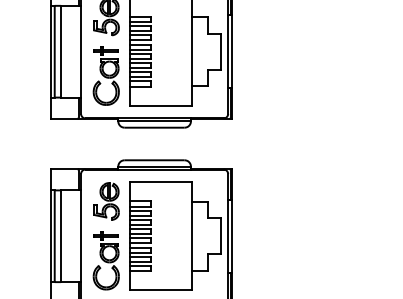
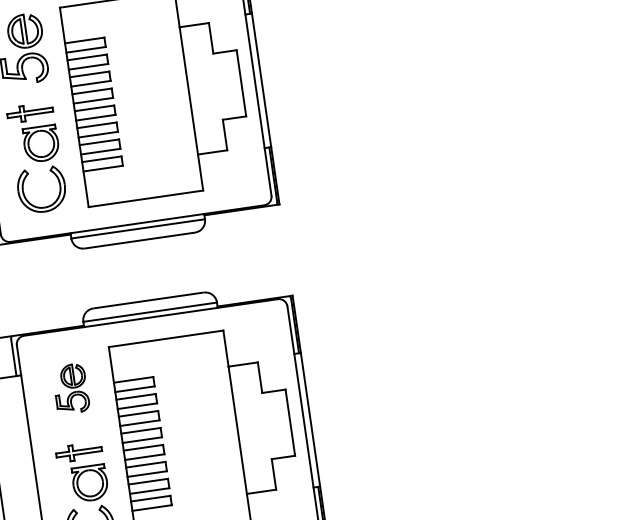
part: (106, 201) -> (70, 389), size x0.7

